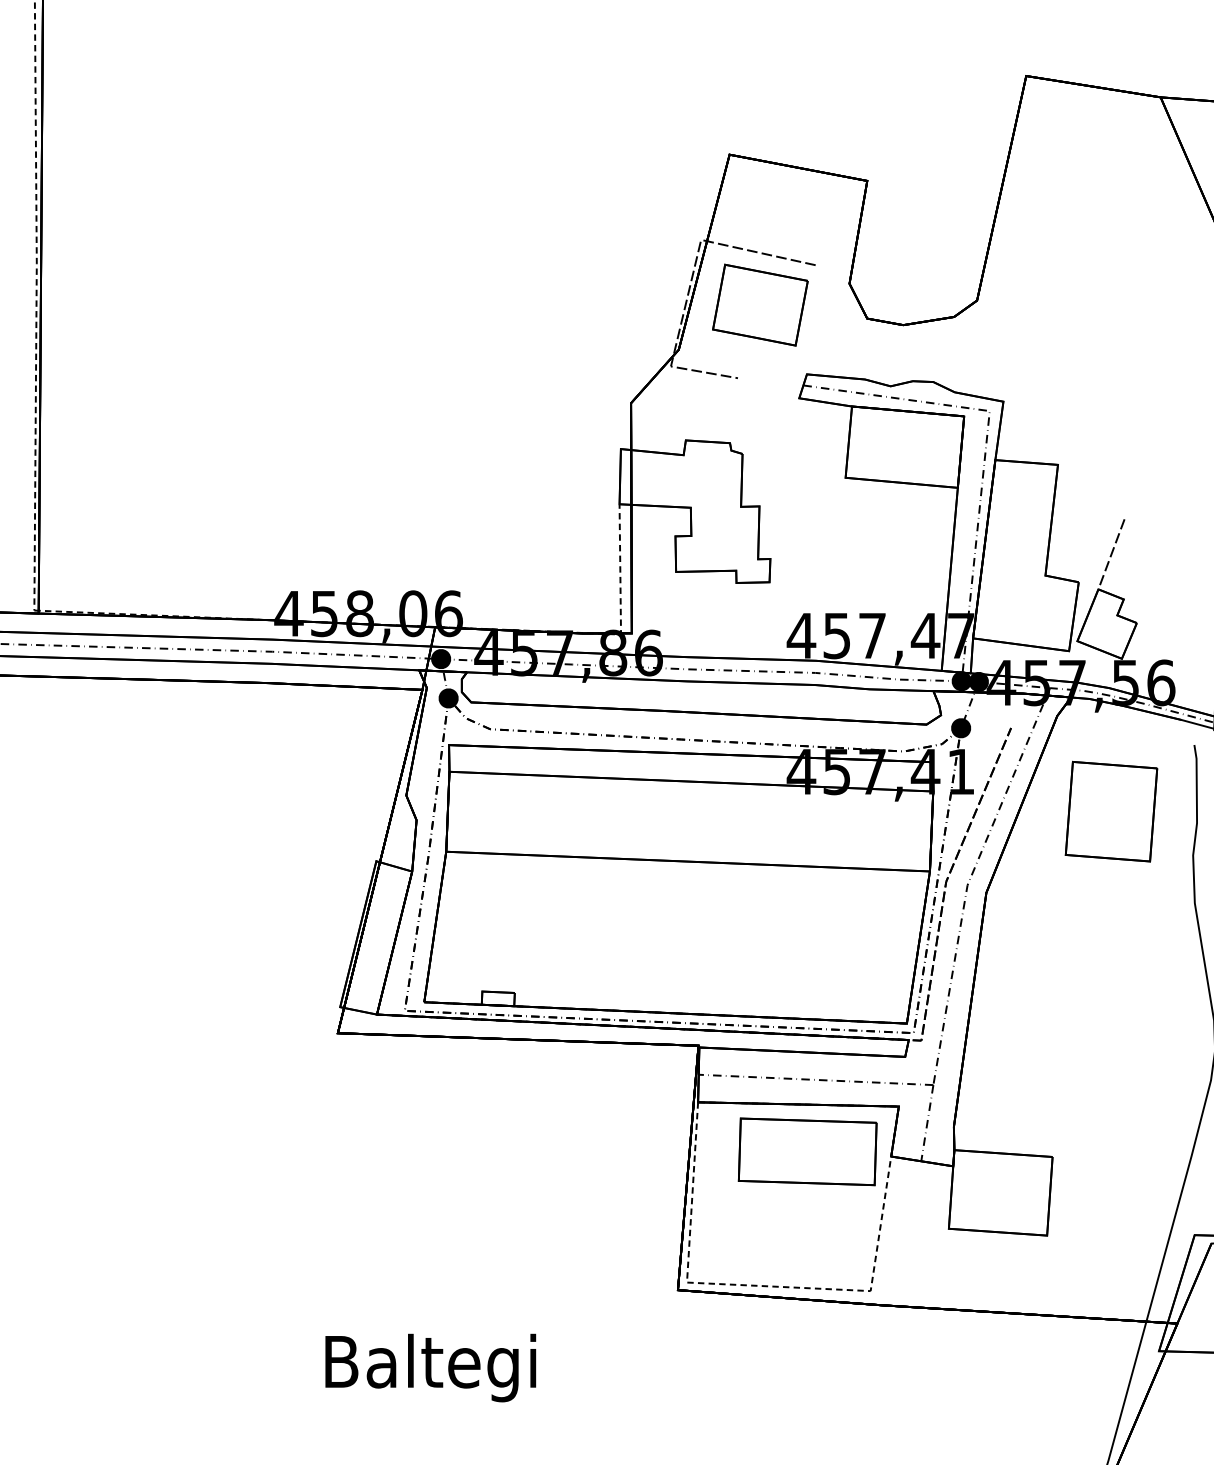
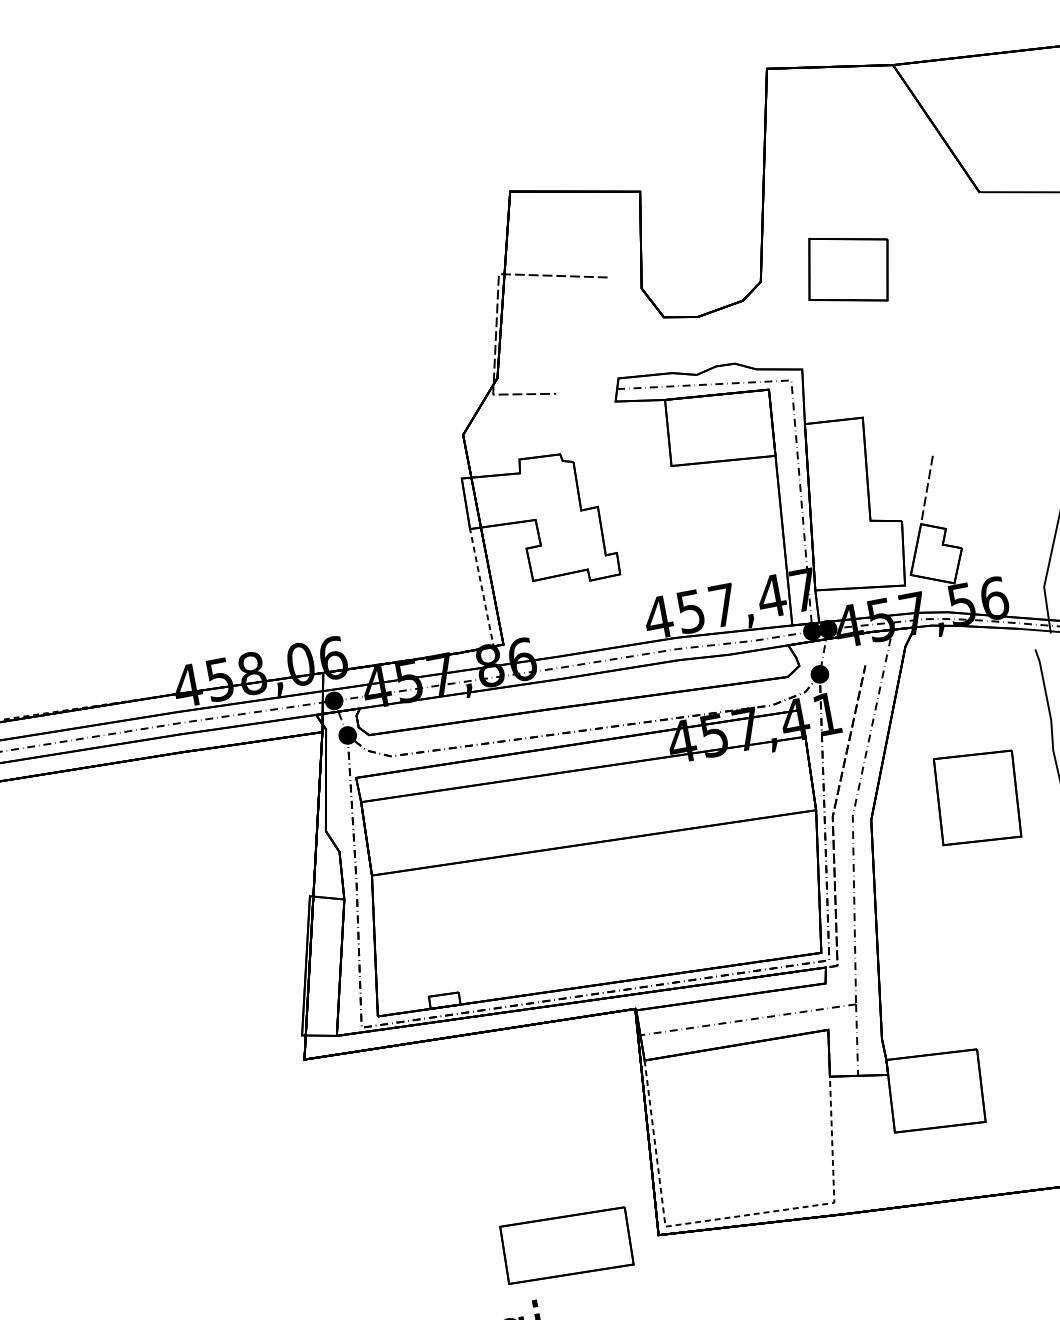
part: (760, 304) -> (848, 269), moved
part: (1111, 811) -> (977, 797), moved
part: (807, 1151) -> (566, 1245), moved

